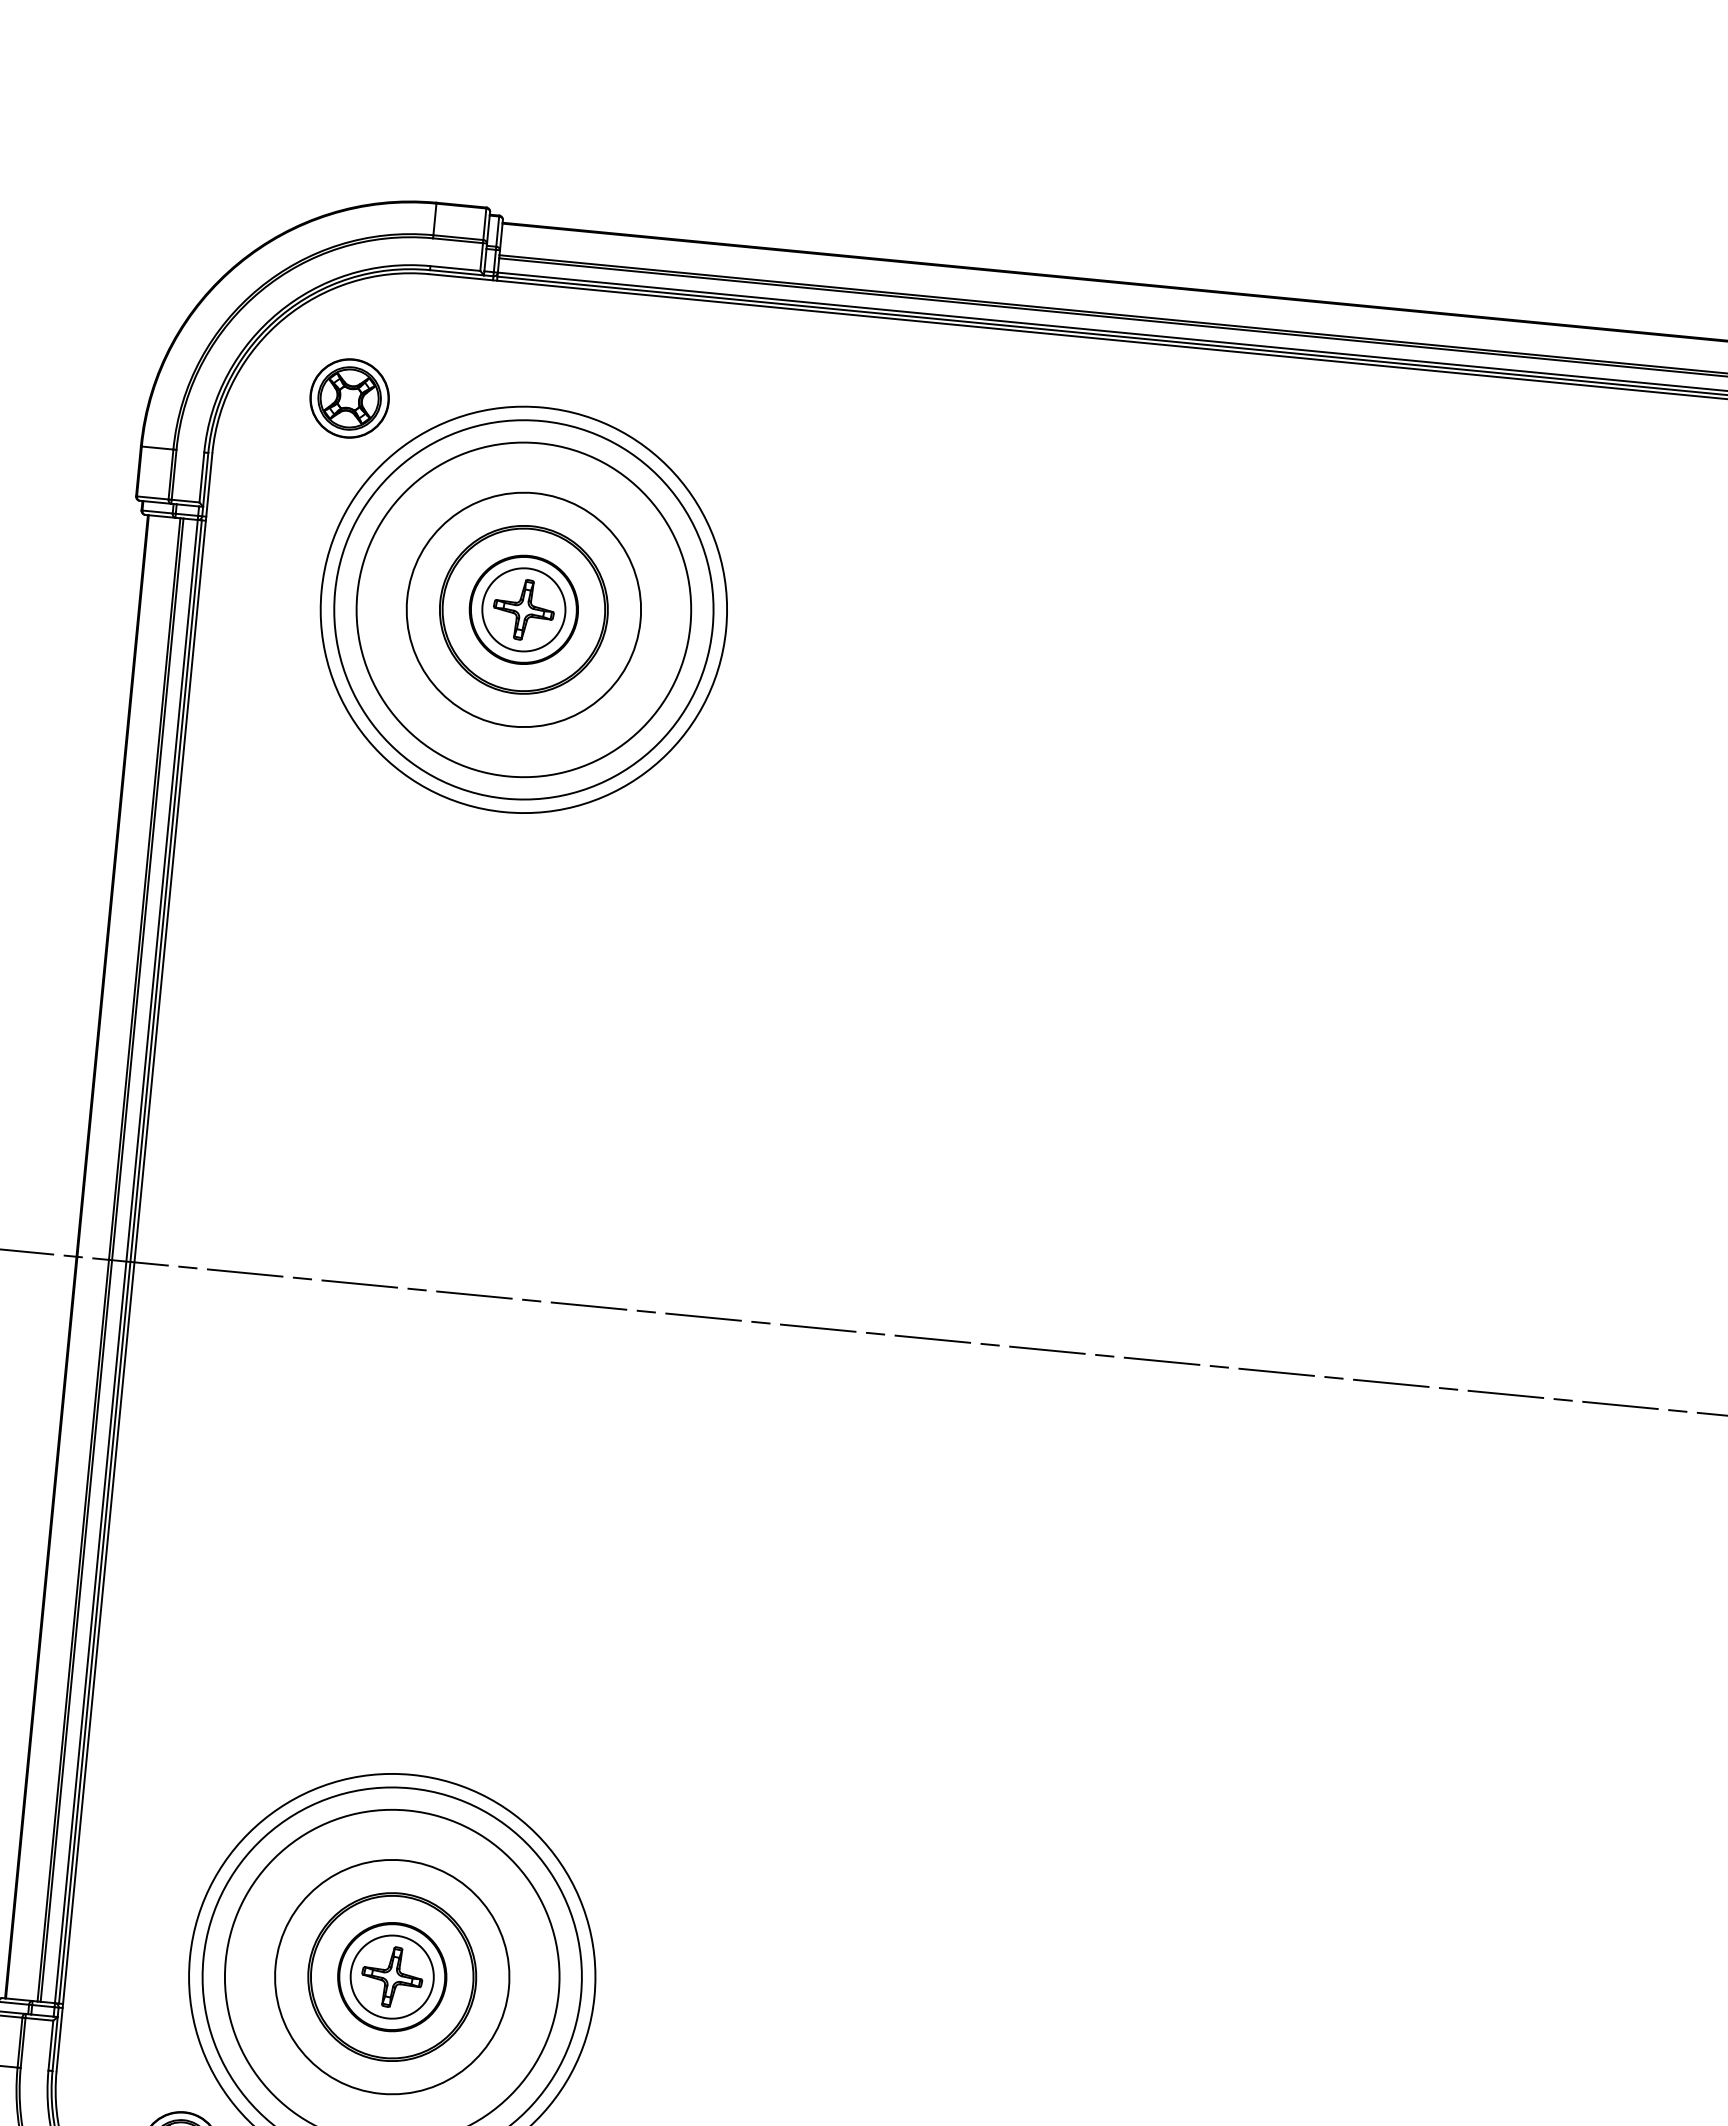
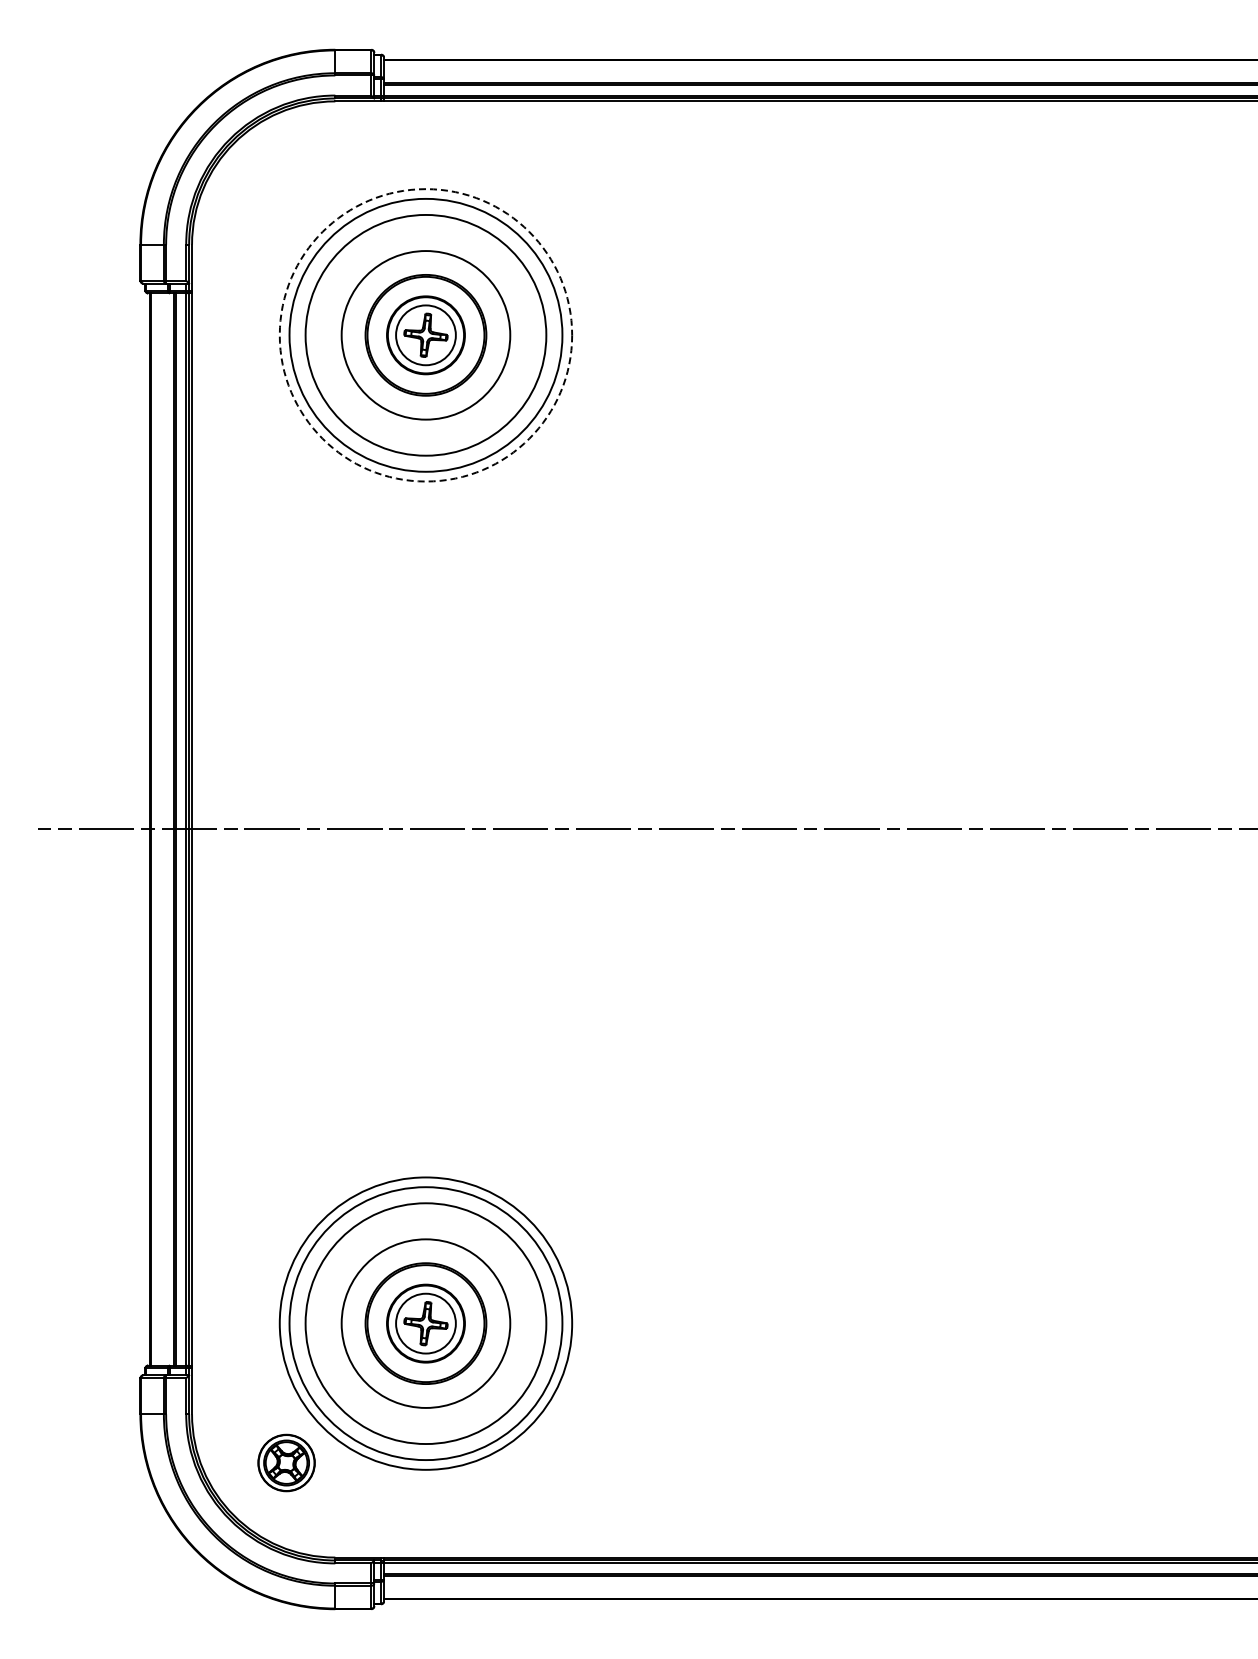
part: (349, 397) -> (286, 195), removed
circle: (523, 610) -> (425, 335), solid -> dashed

